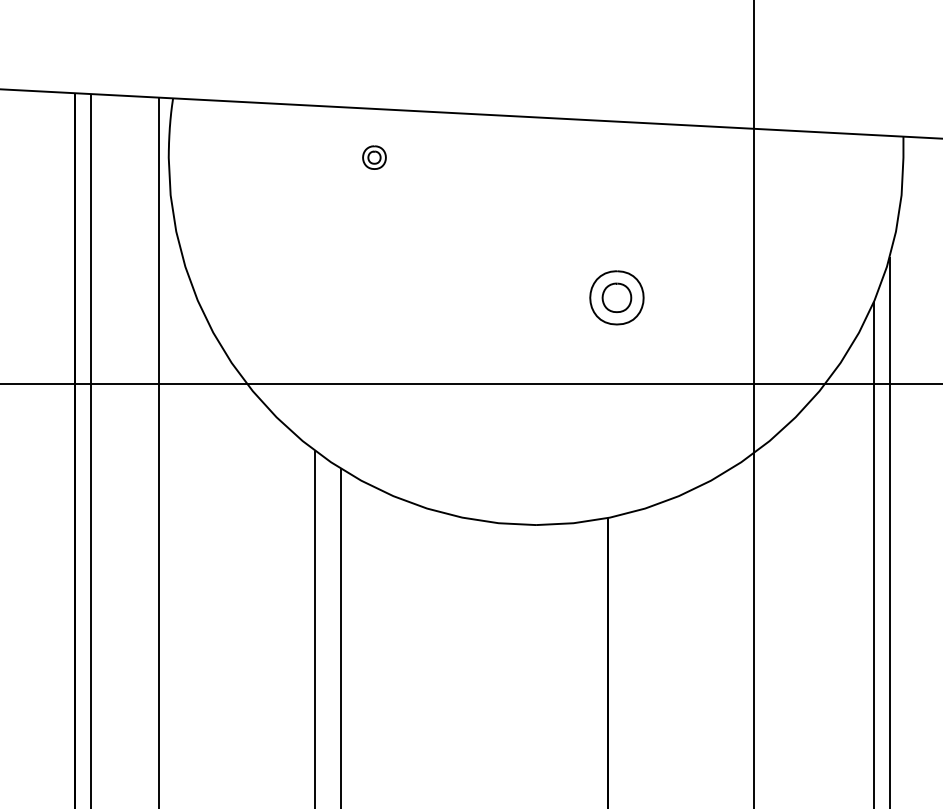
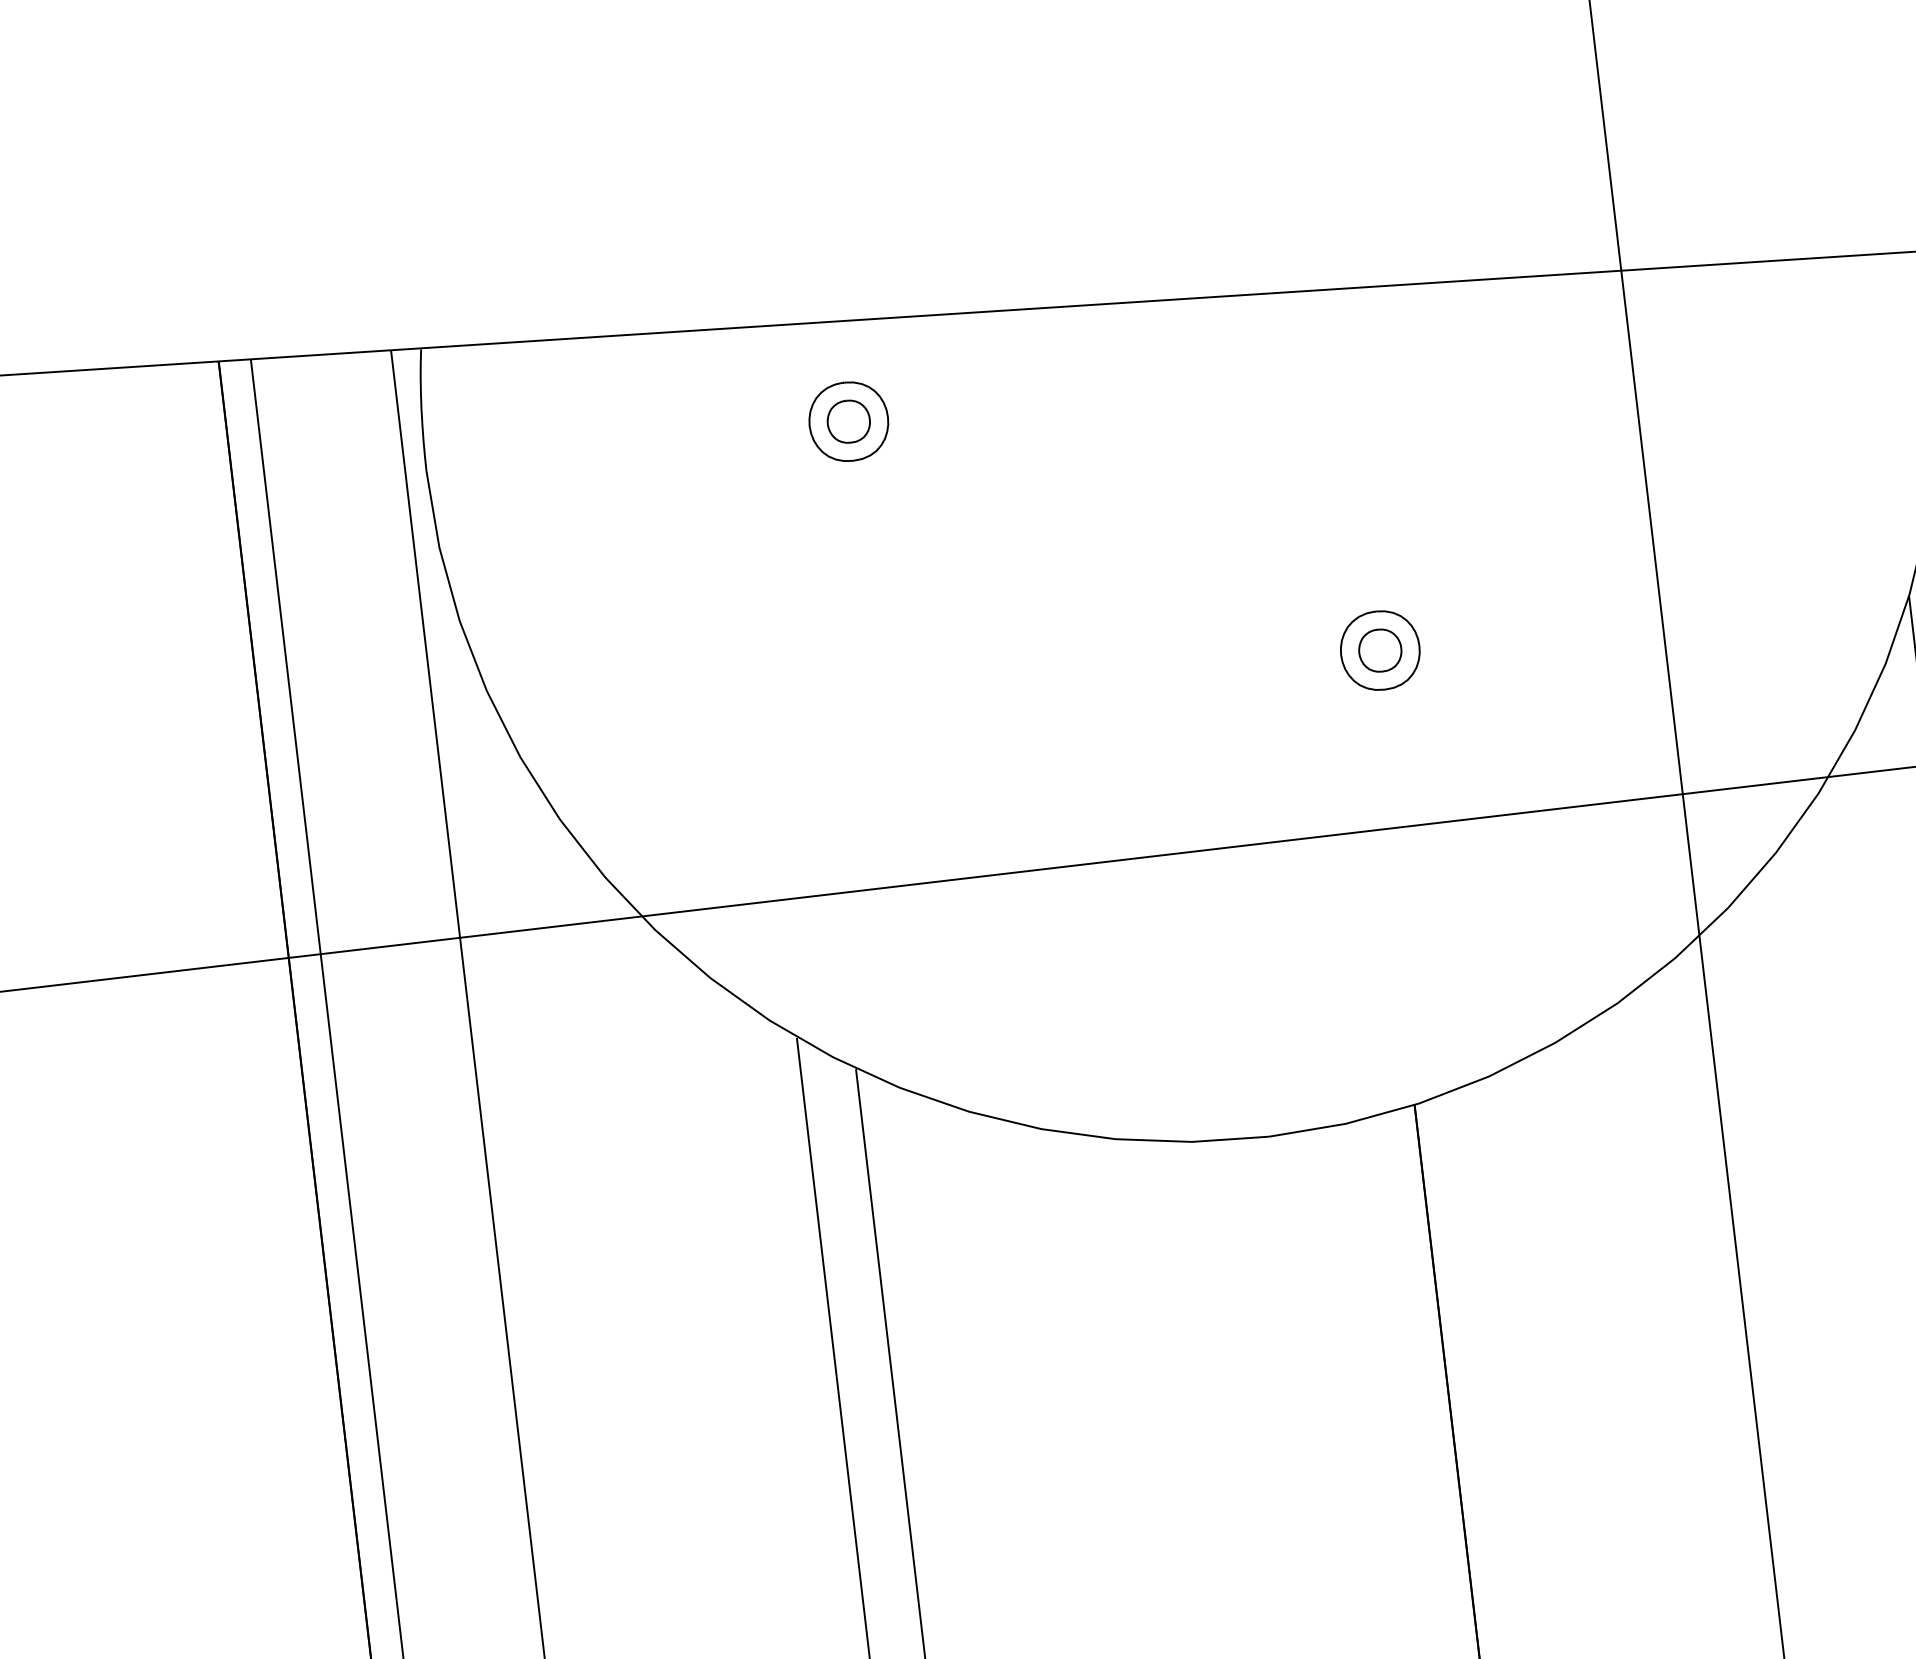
part: (374, 157) -> (848, 421), size x1.67
part: (616, 297) -> (1379, 650), size x0.71

